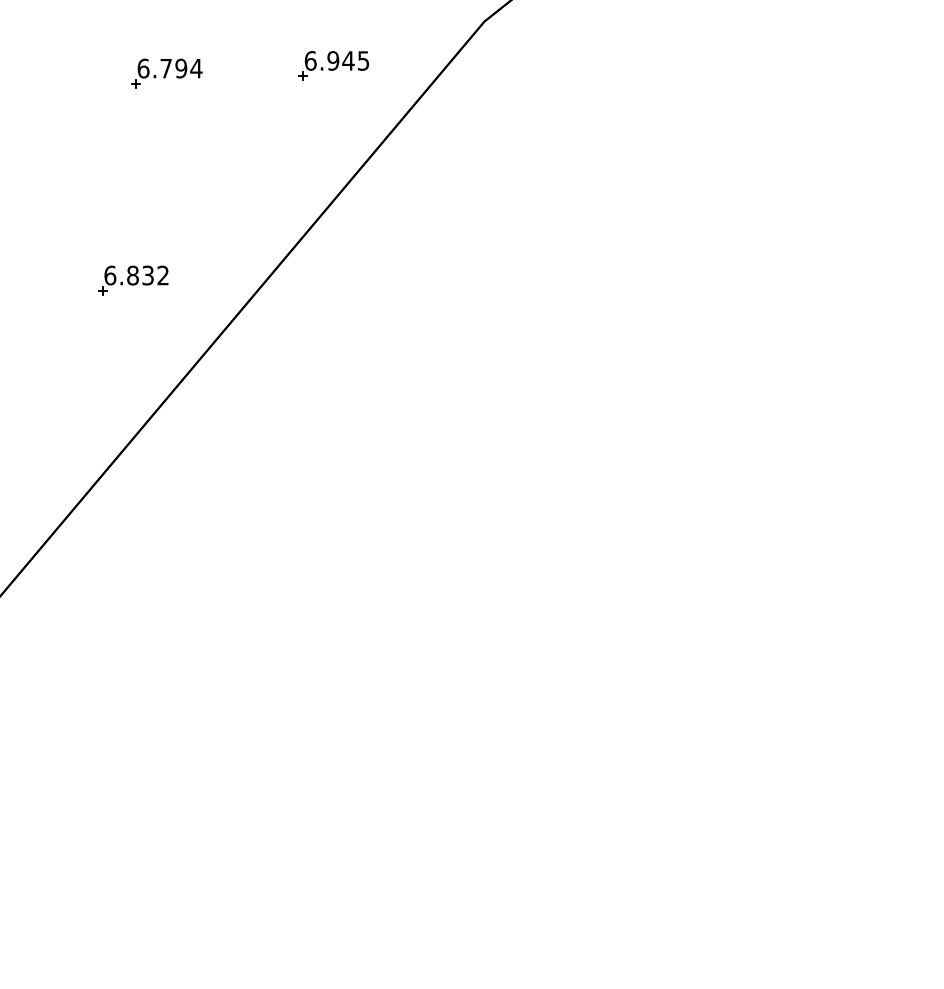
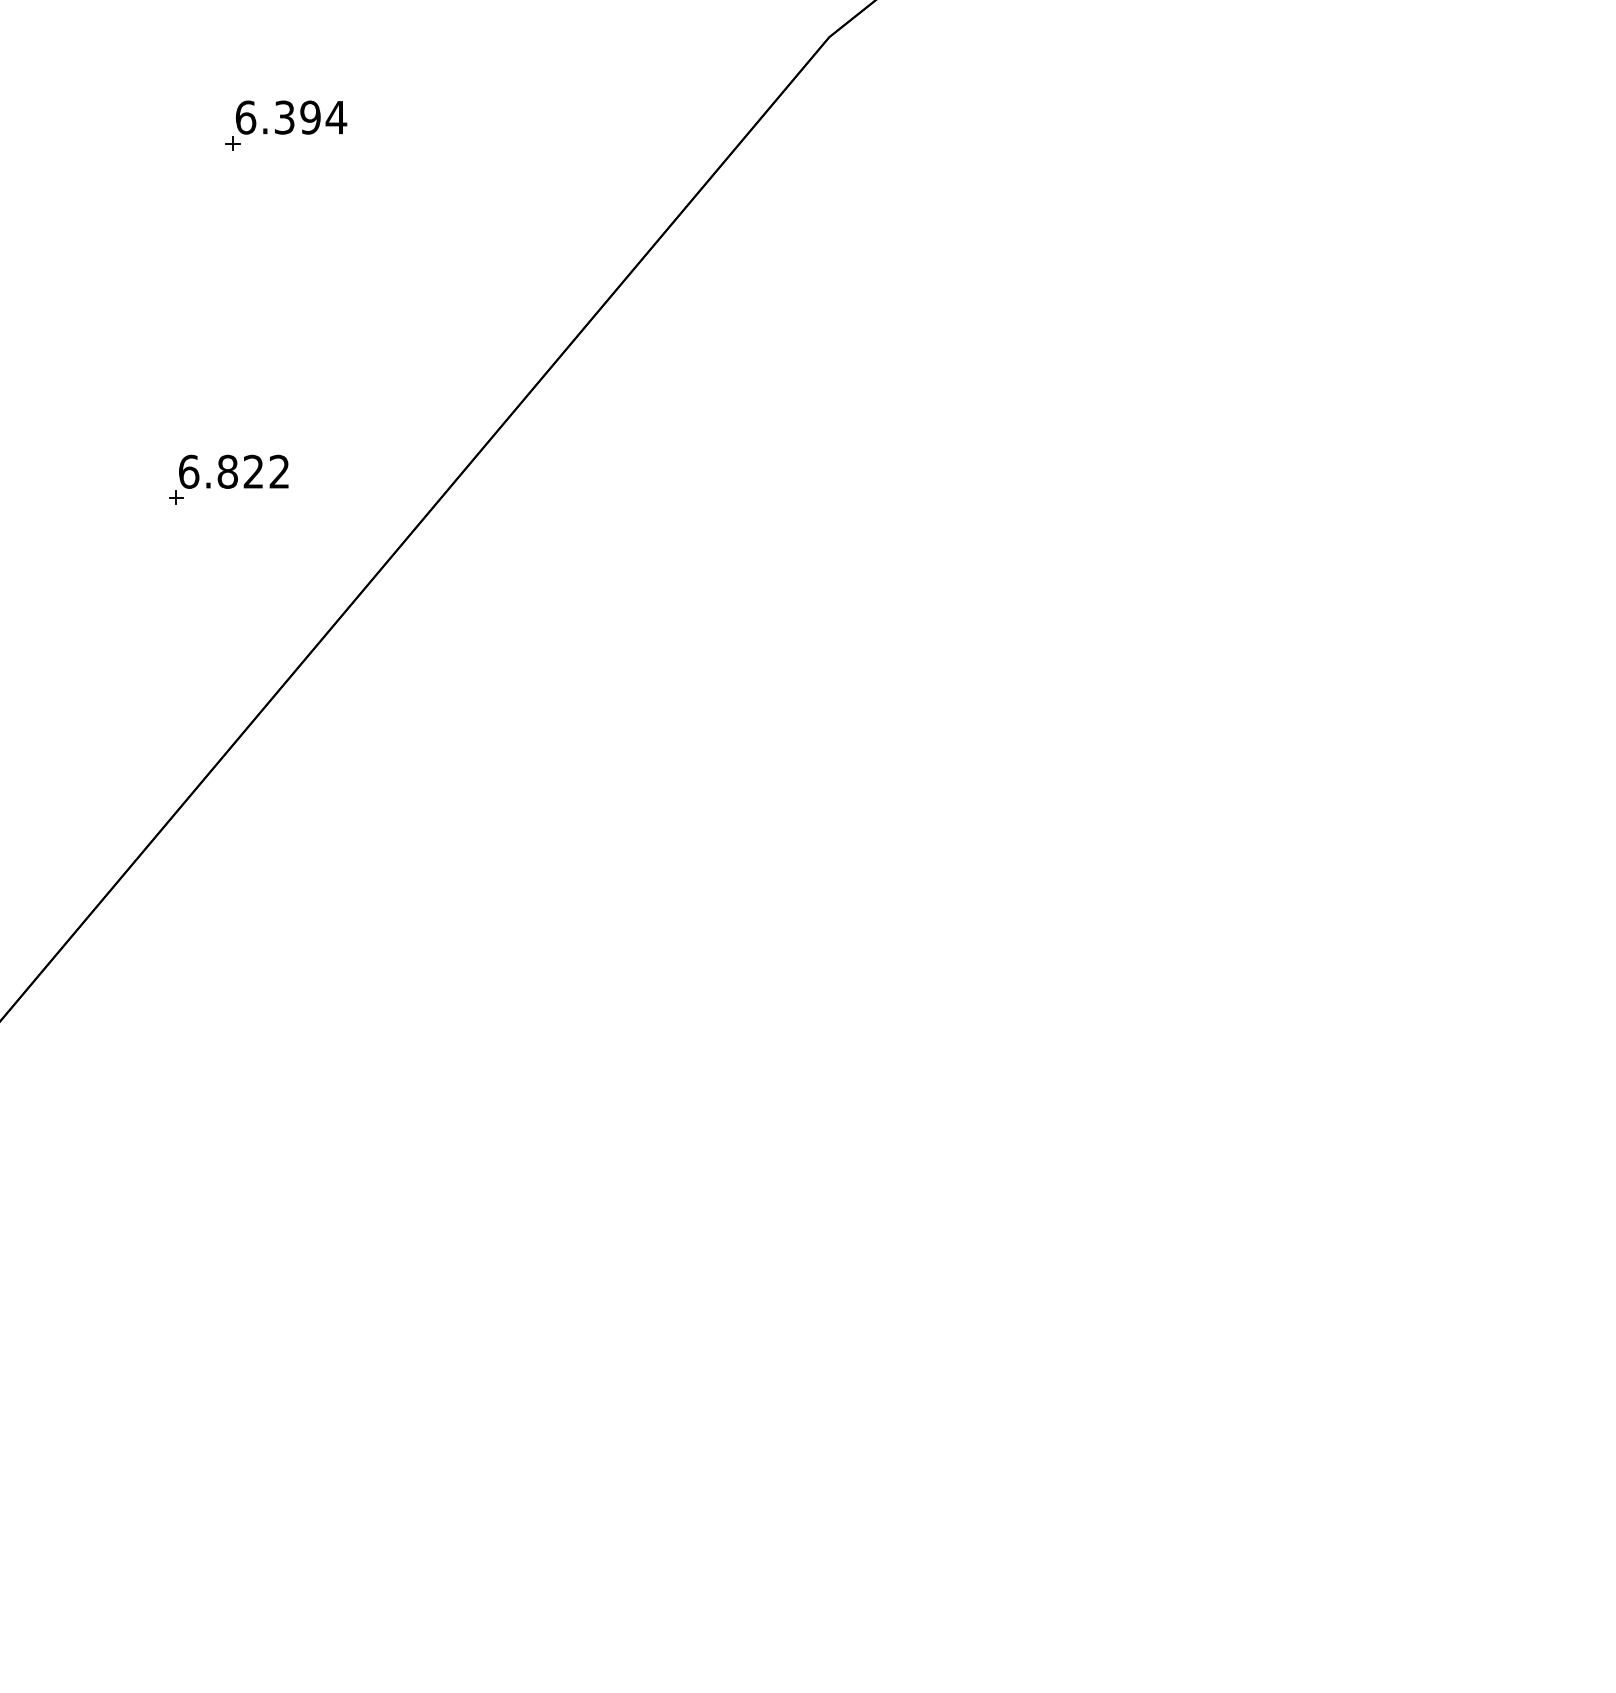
part: (333, 65) -> (570, 112), removed
text: (165, 68) -> (283, 117), 6.794 -> 6.394
text: (147, 275) -> (252, 471), 6.832 -> 6.822

